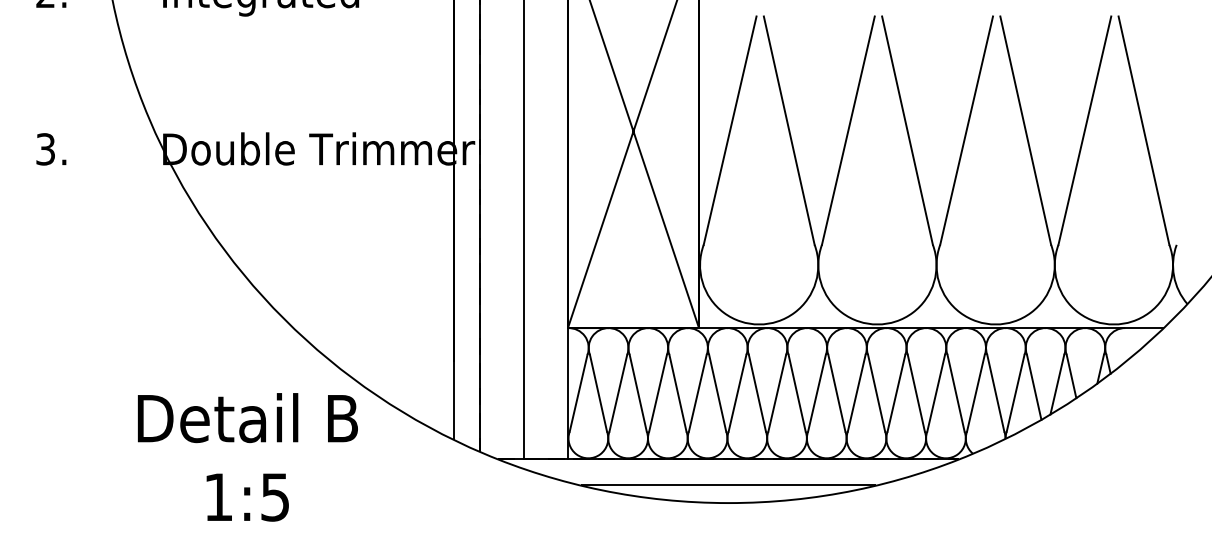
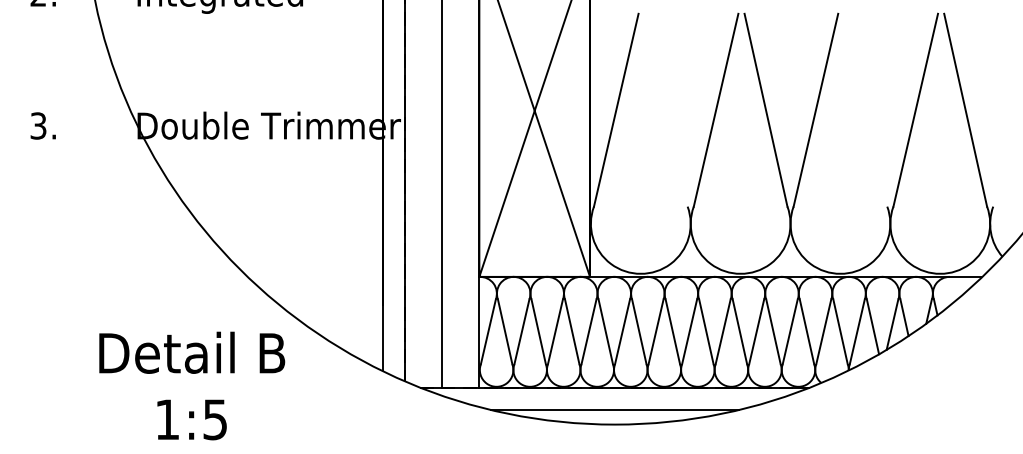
line: (788, 129) -> (665, 109), removed
line: (1025, 129) -> (865, 109), removed
text: (248, 456) -> (192, 385), moved

